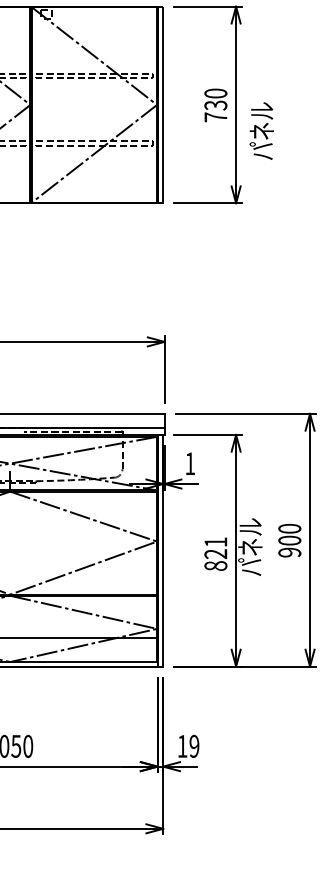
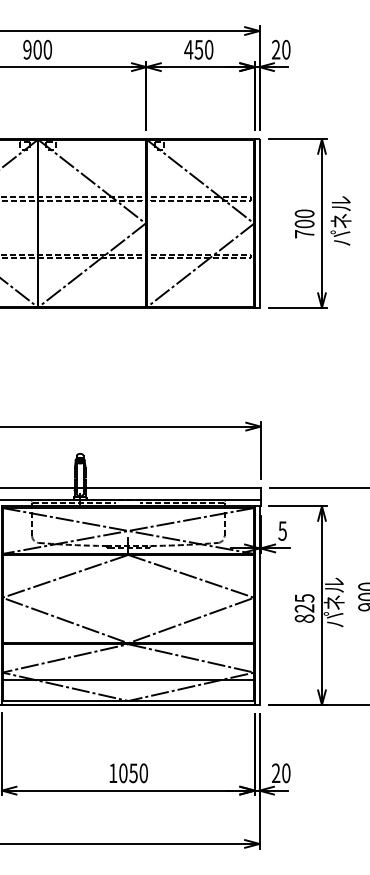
text: (215, 104) -> (304, 223), 730 -> 700
text: (261, 130) -> (340, 220), moved
text: (190, 463) -> (282, 530), 1 -> 5
text: (215, 542) -> (304, 598), 821 -> 825
text: (187, 746) -> (280, 773), 19 -> 20

